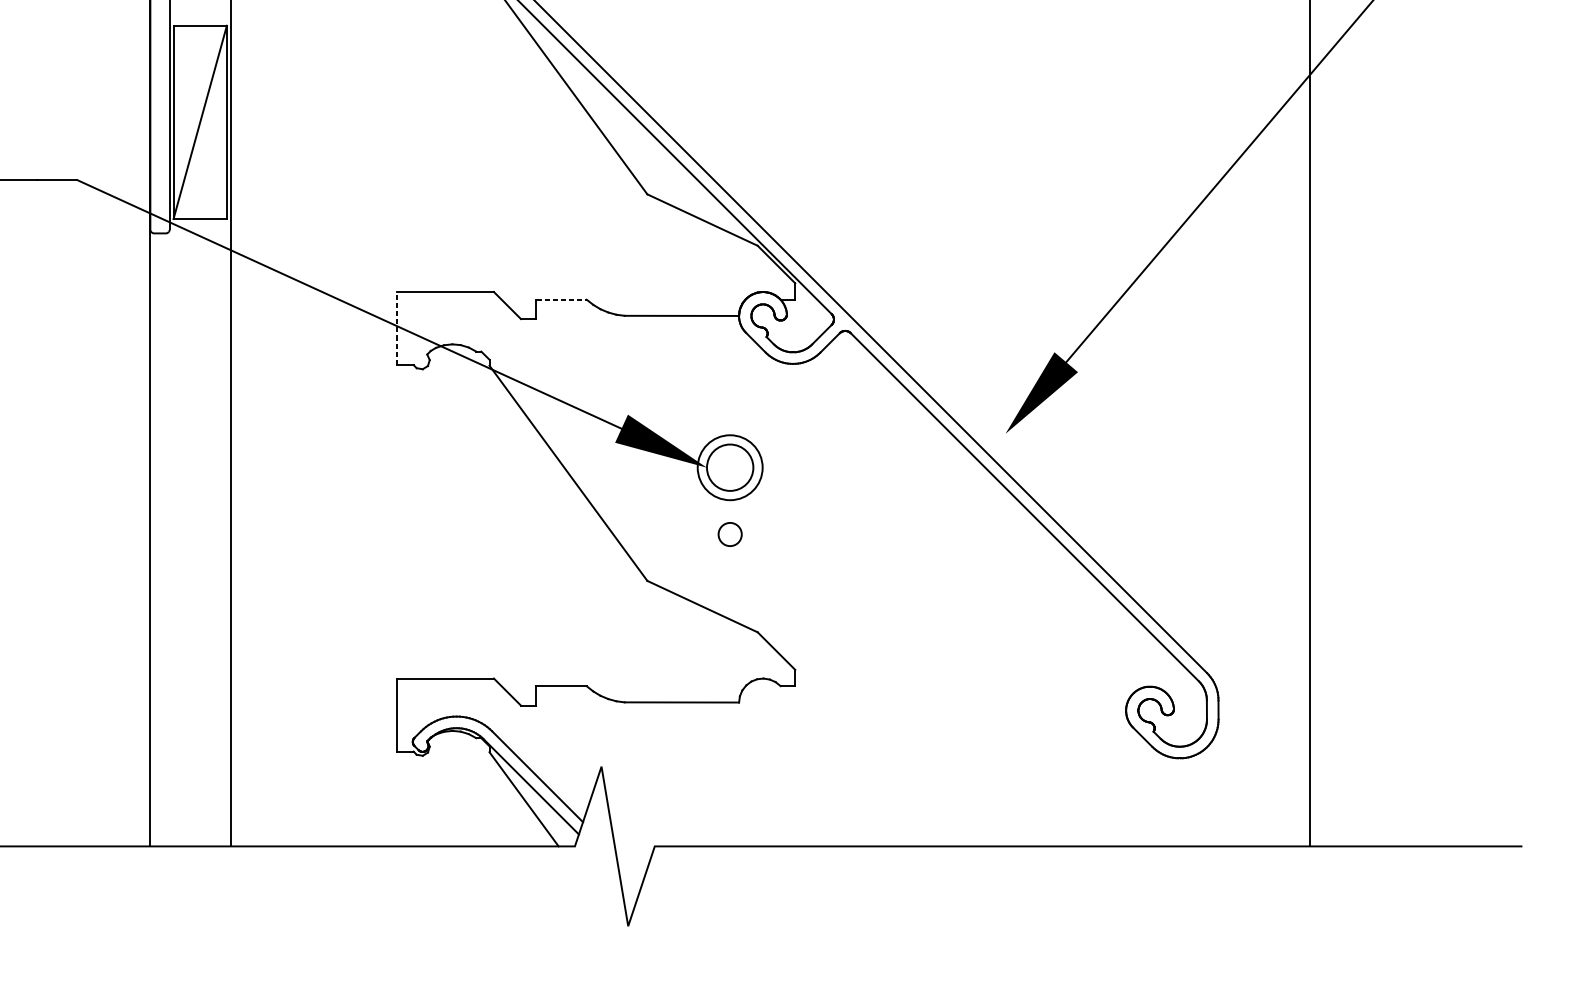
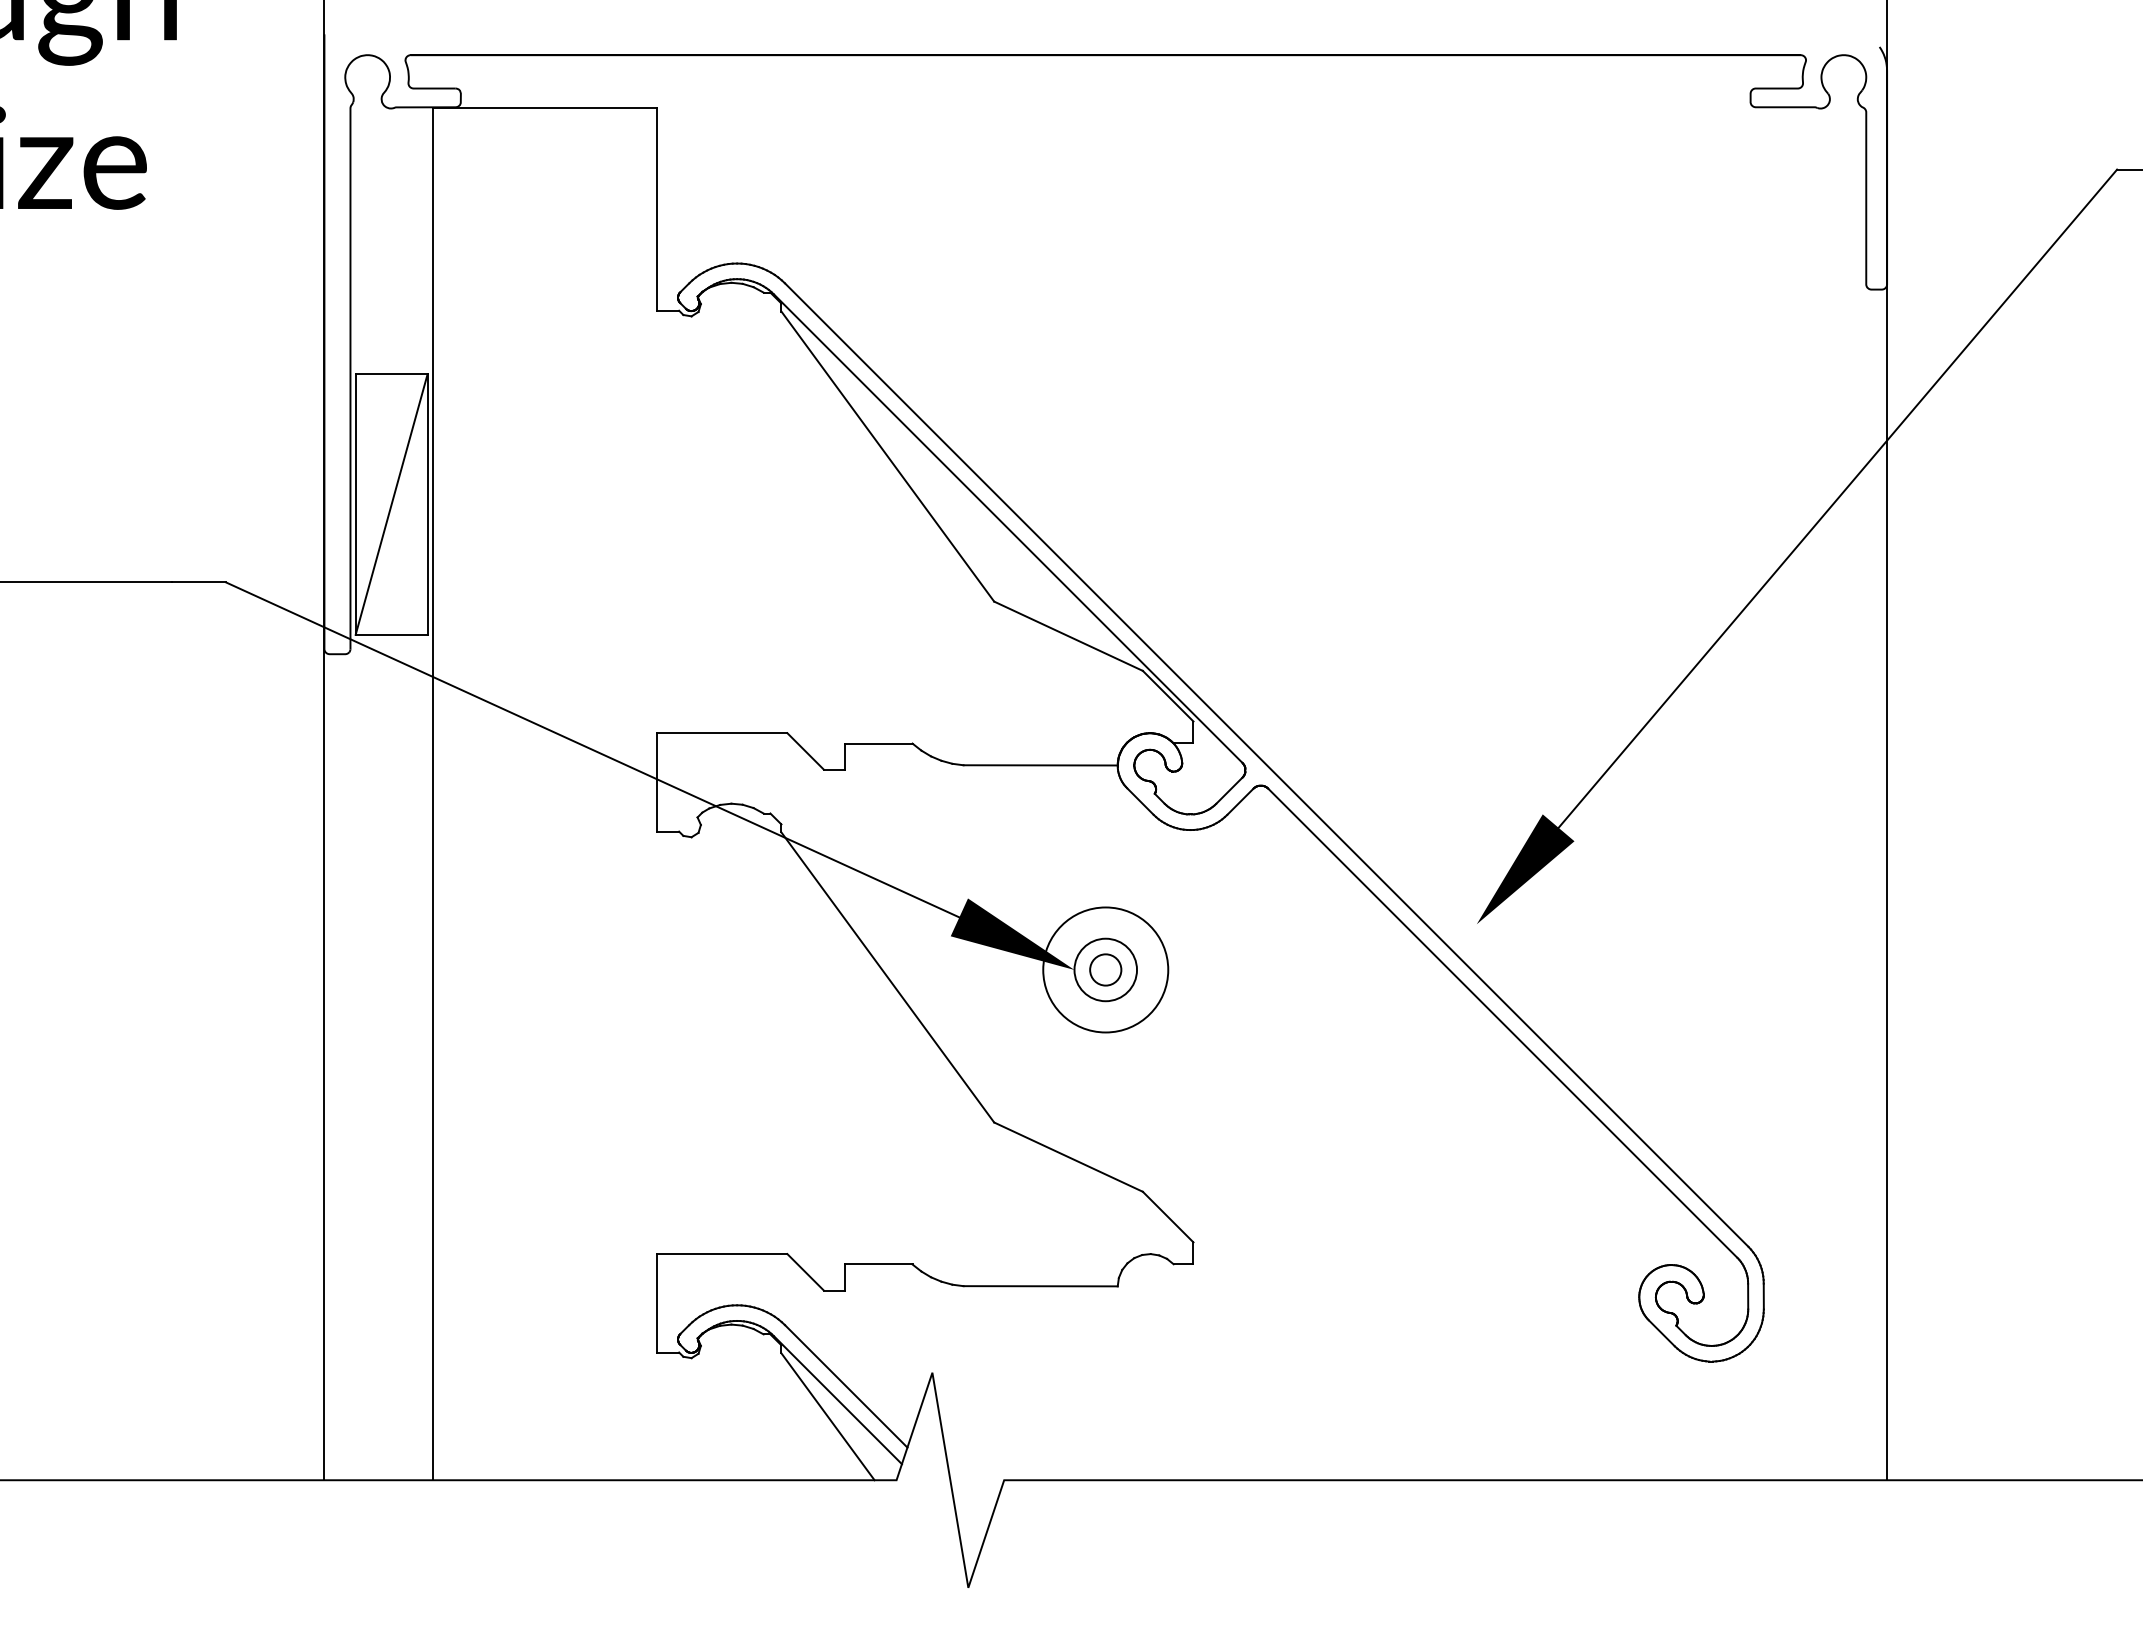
line: (561, 299) -> (878, 743), dashed -> solid
line: (396, 327) -> (656, 781), dashed -> solid
circle: (730, 467) -> (1105, 969), size x1.43
circle: (730, 534) -> (1105, 969), moved

